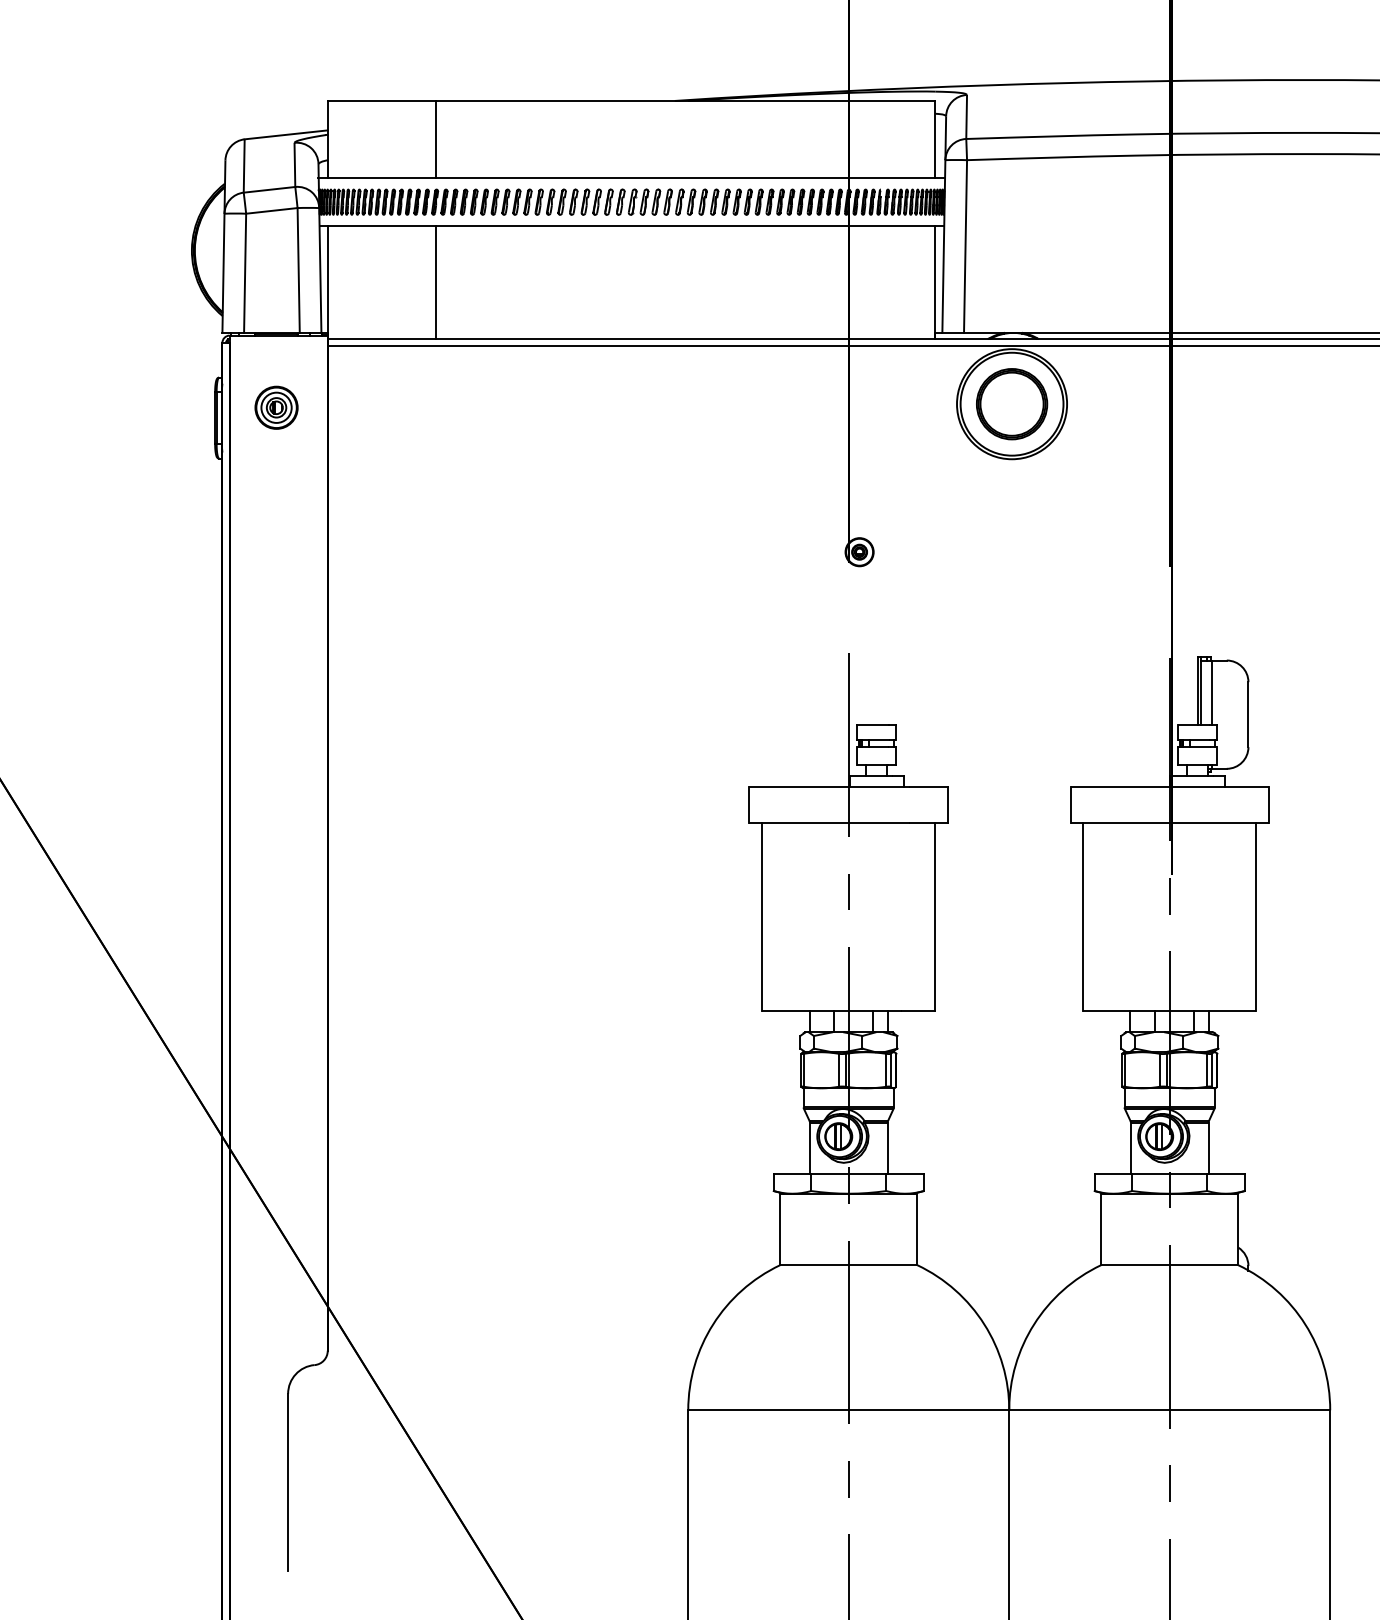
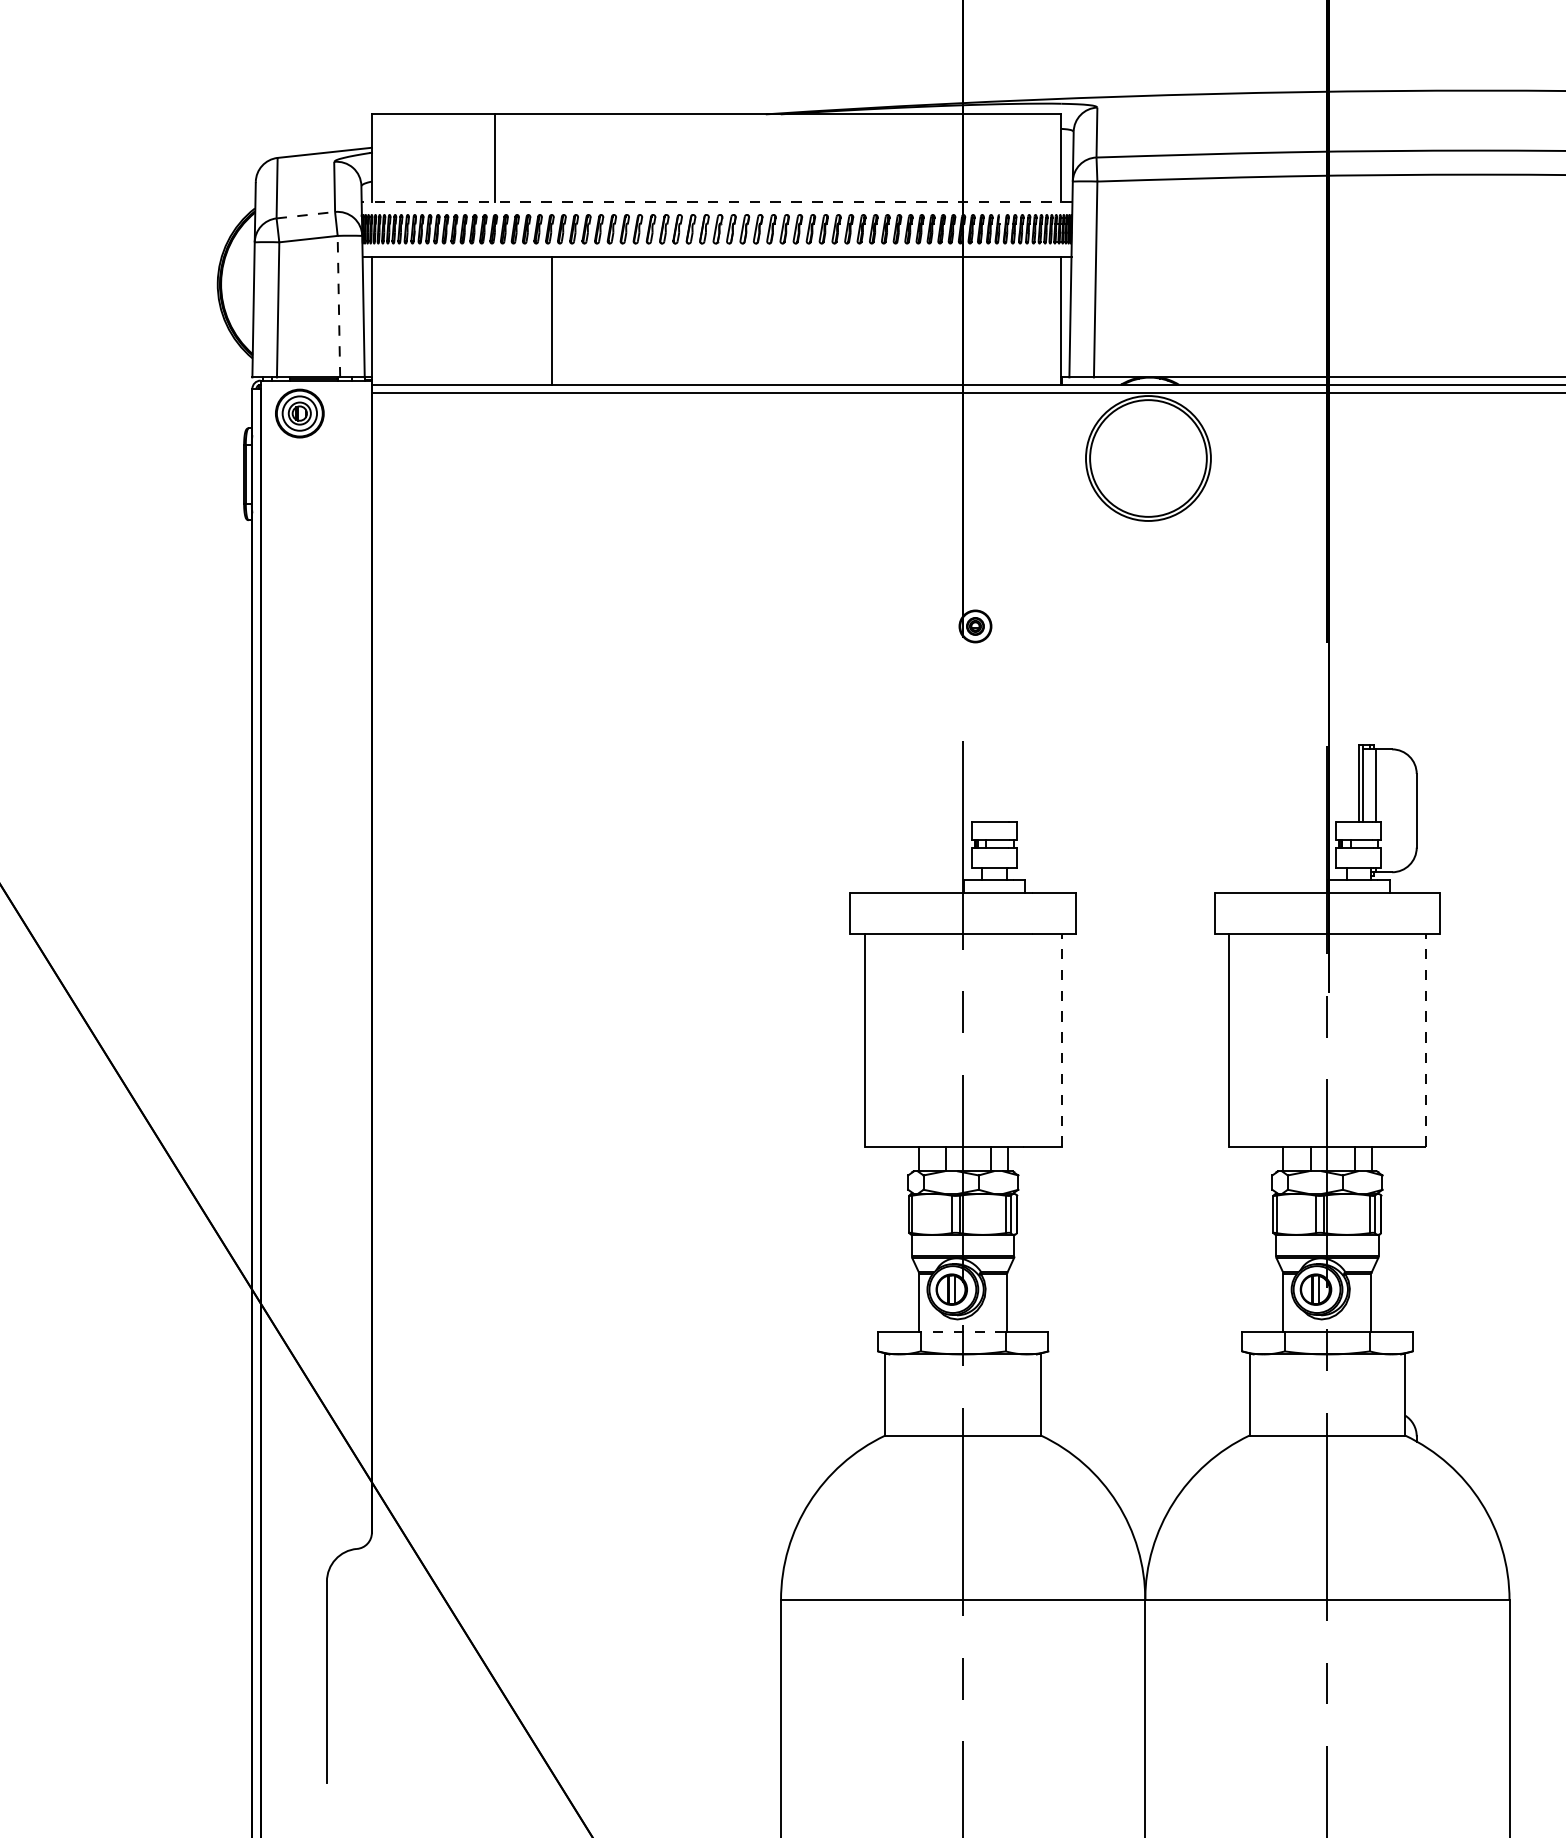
line: (631, 177) -> (716, 201), solid -> dashed
line: (270, 190) -> (306, 215), solid -> dashed
line: (298, 270) -> (338, 306), solid -> dashed
line: (436, 282) -> (552, 320), moved
part: (1012, 404) -> (1148, 458), removed
part: (276, 407) -> (299, 413), moved
line: (935, 917) -> (1061, 1040), solid -> dashed
line: (1256, 917) -> (1425, 1040), solid -> dashed
line: (849, 1173) -> (963, 1331), solid -> dashed

